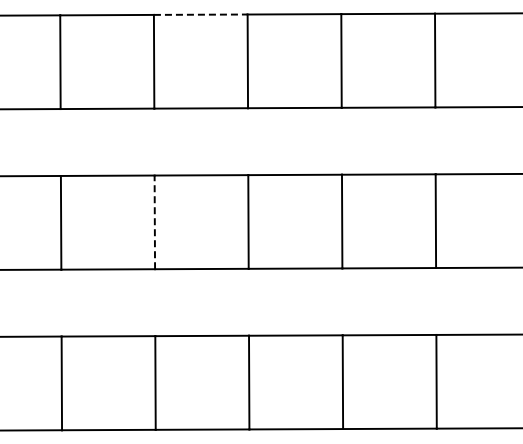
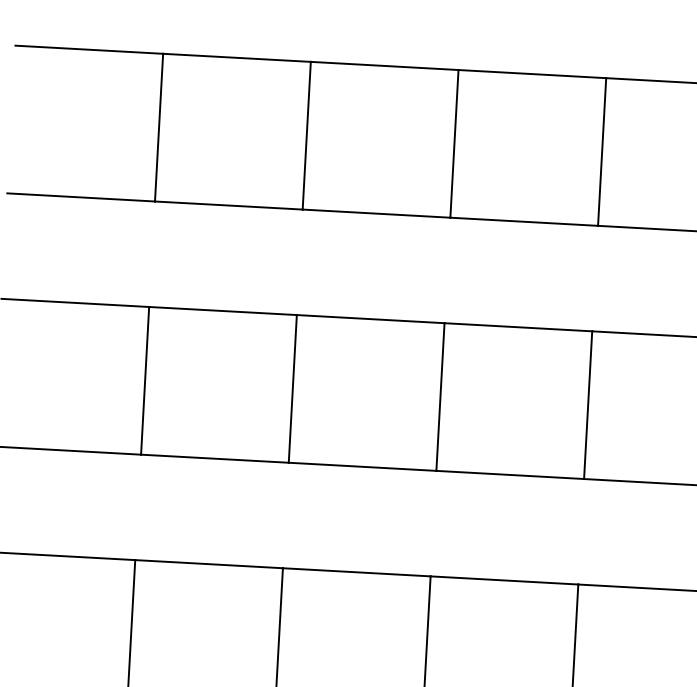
line: (200, 14) -> (384, 65), dashed -> solid
line: (154, 222) -> (292, 389), dashed -> solid

